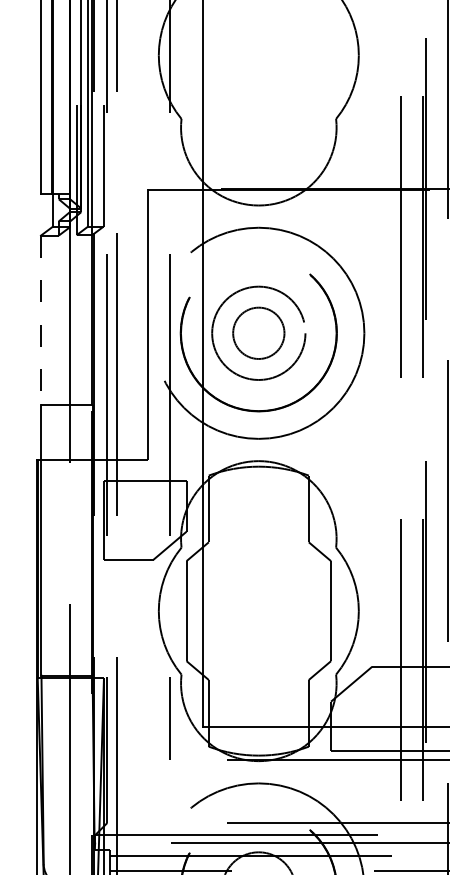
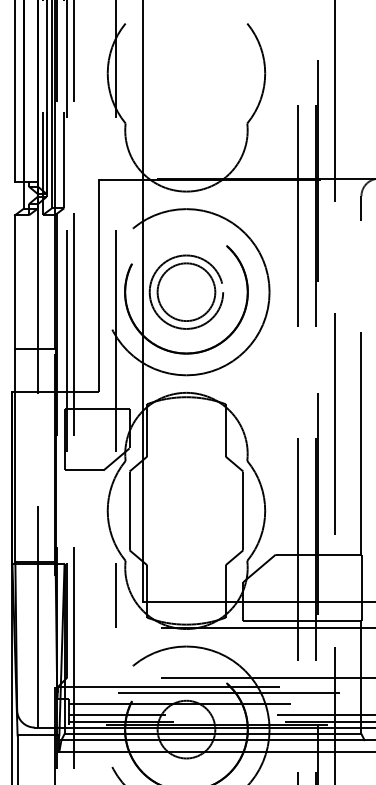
line: (41, 319) -> (15, 281), dashed -> solid
circle: (258, 333) -> (186, 292), size x1.43

